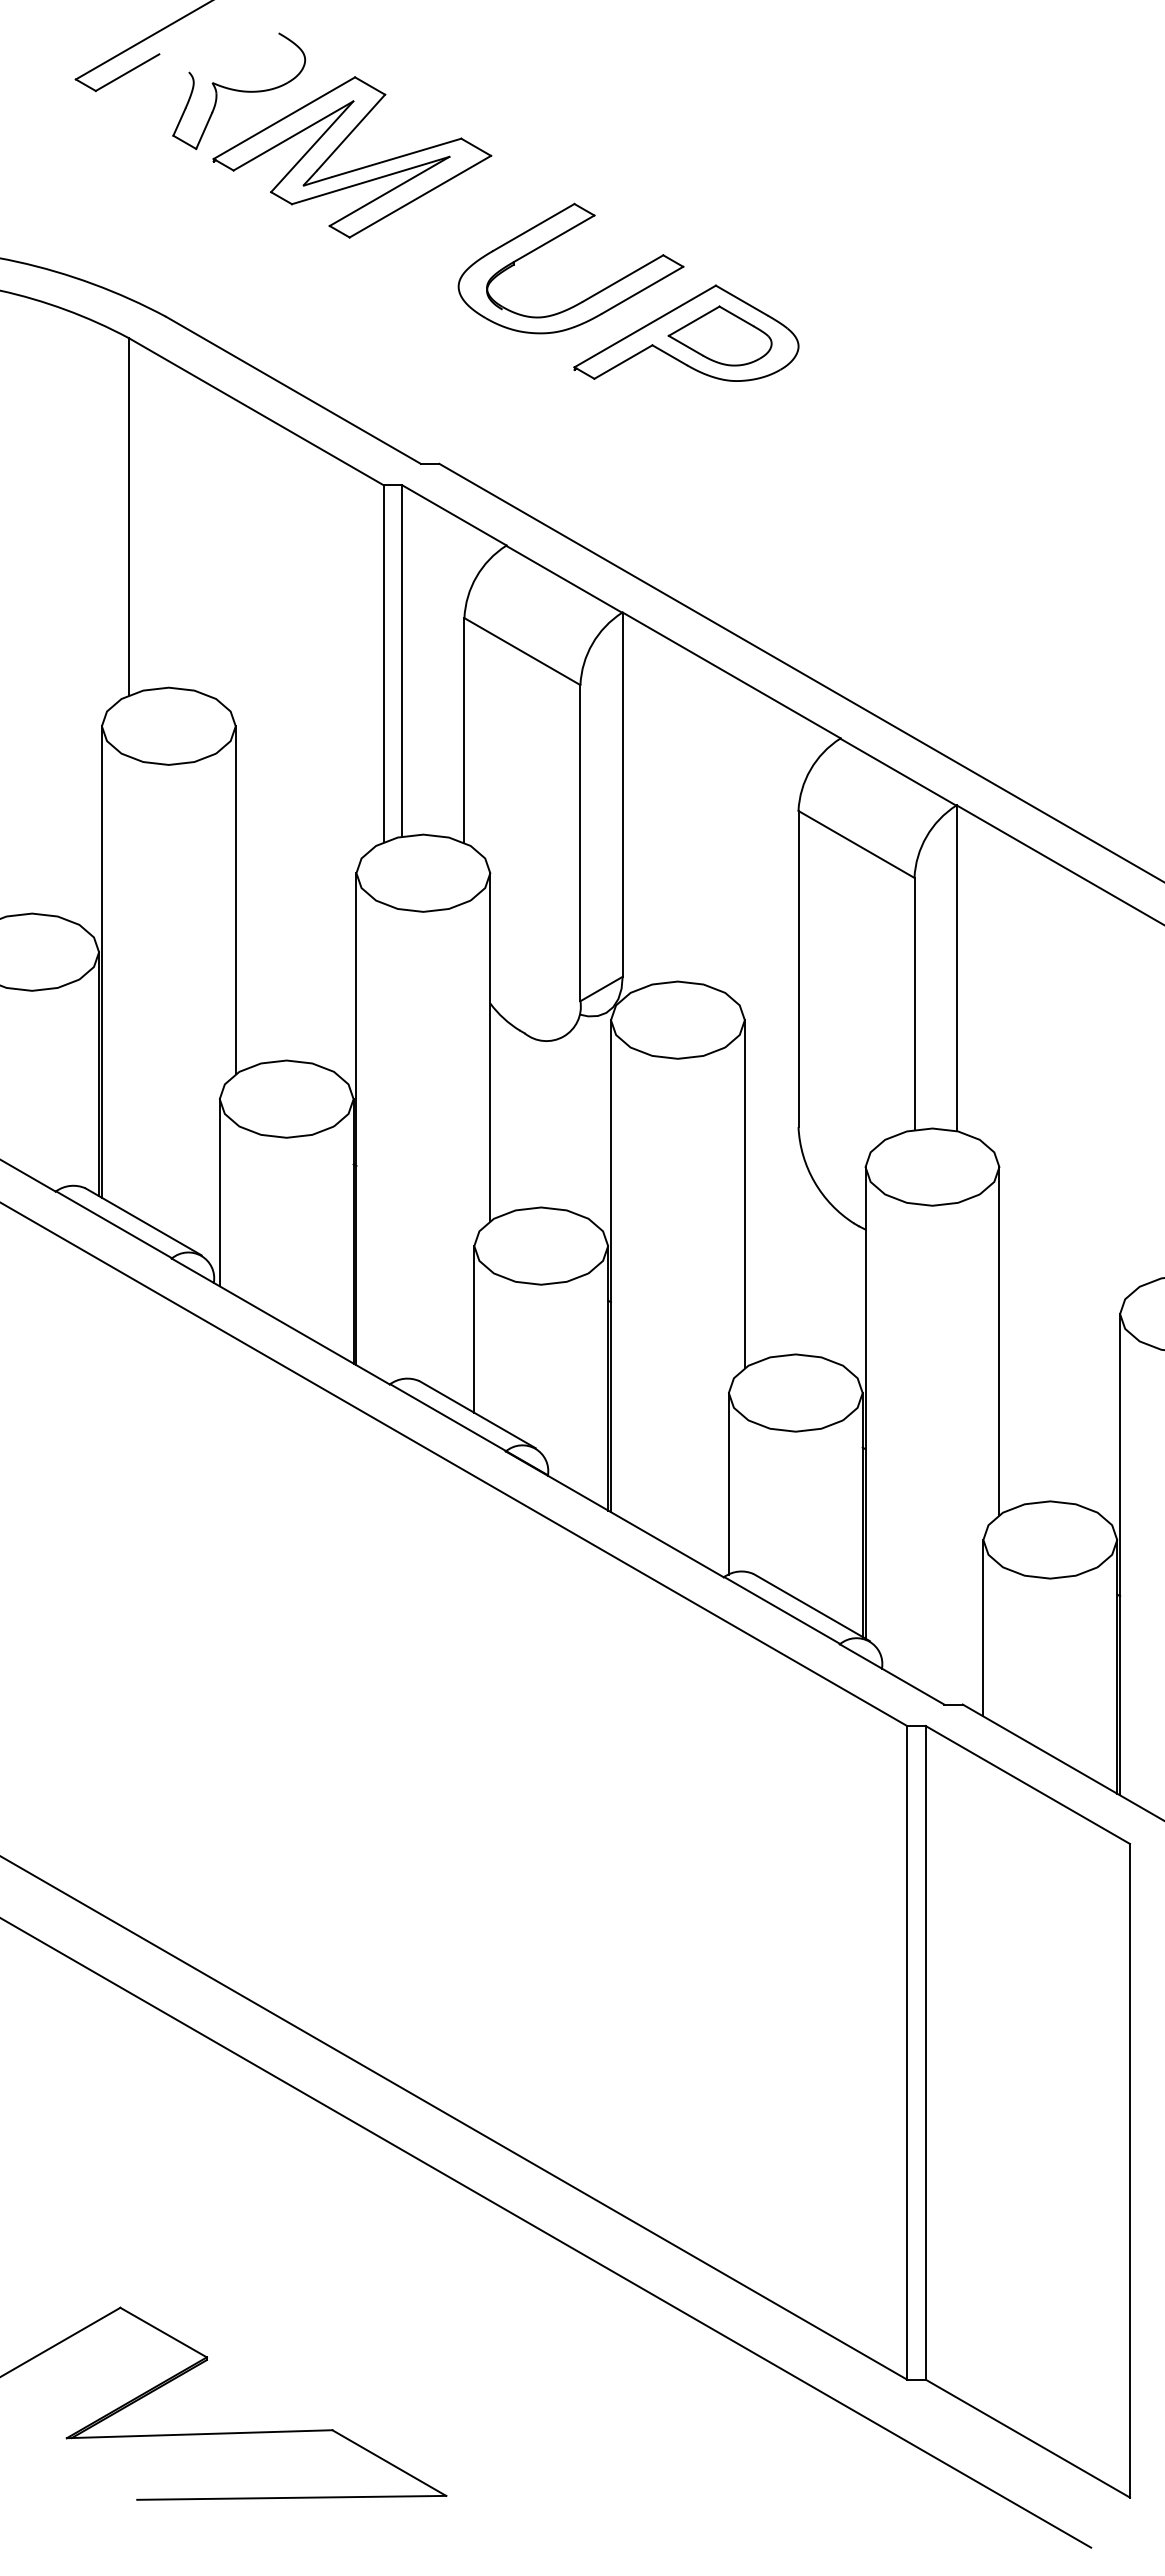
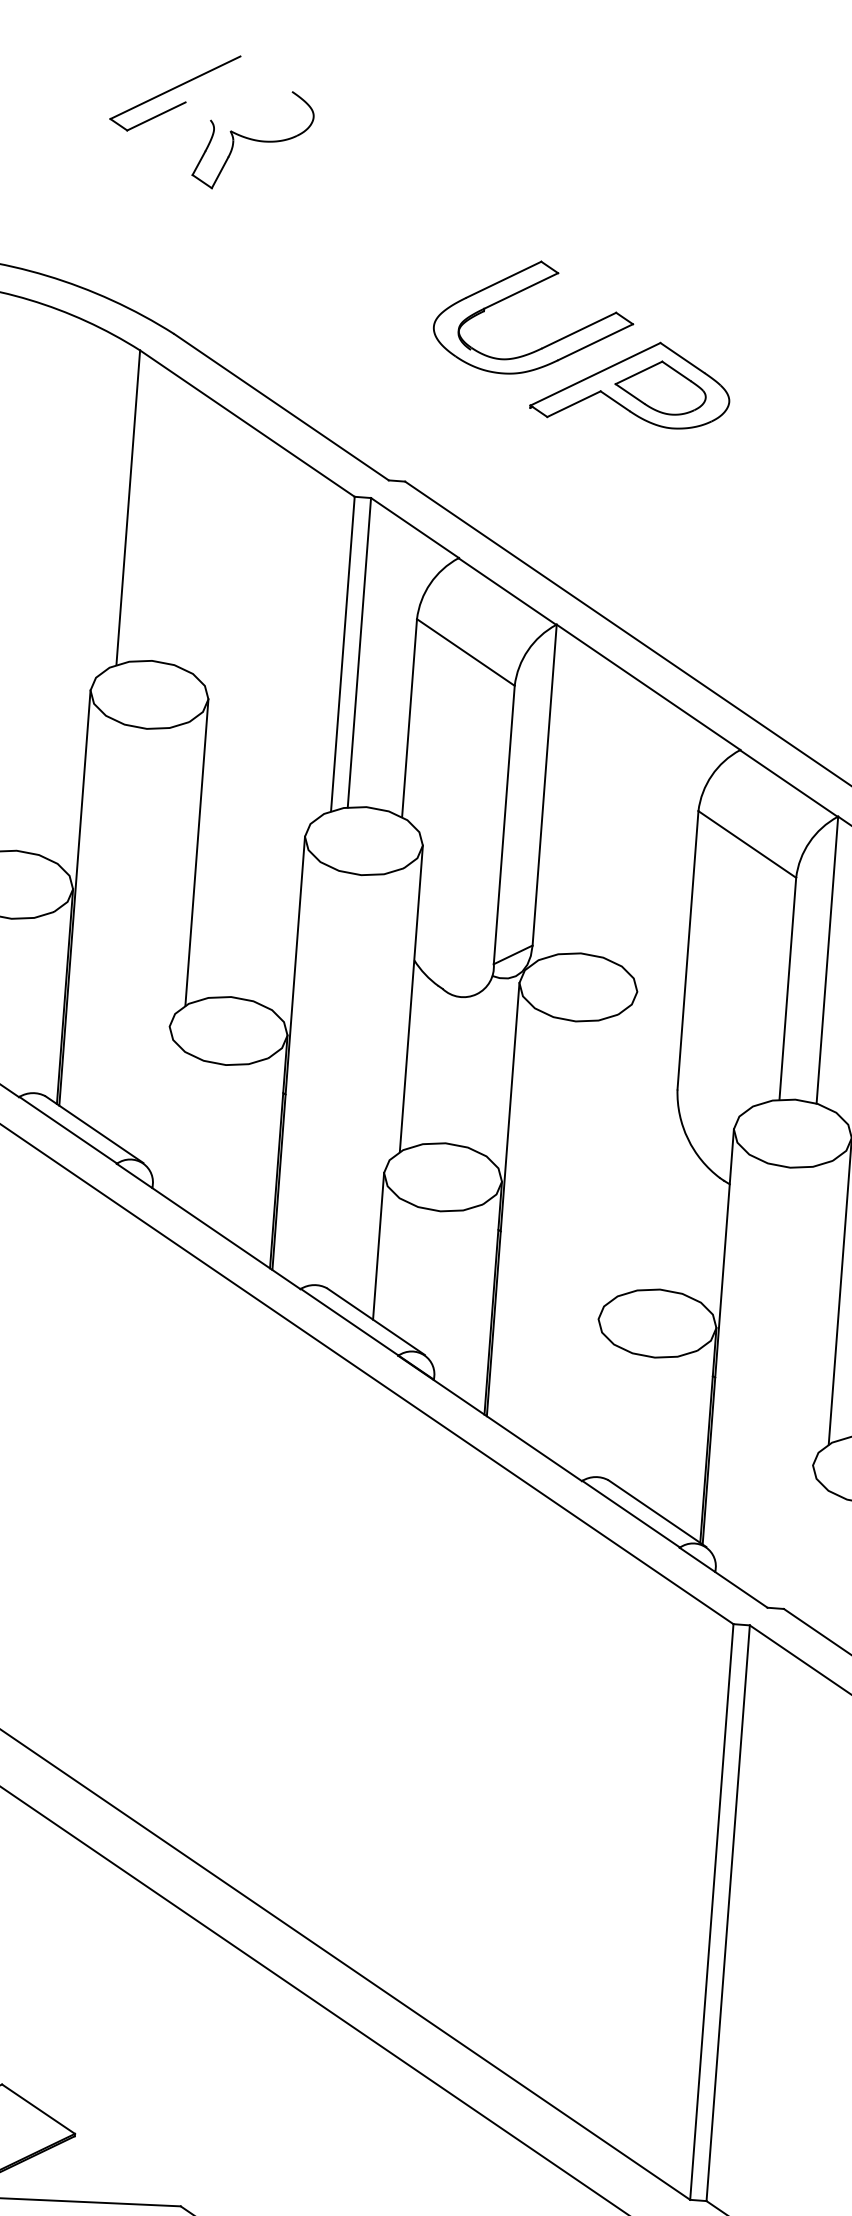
part: (356, 168) -> (351, 216), removed
line: (219, 1192) -> (163, 1108), removed
line: (744, 1193) -> (625, 1144), removed
line: (728, 1483) -> (592, 1398), removed
line: (983, 1628) -> (807, 1543), removed

